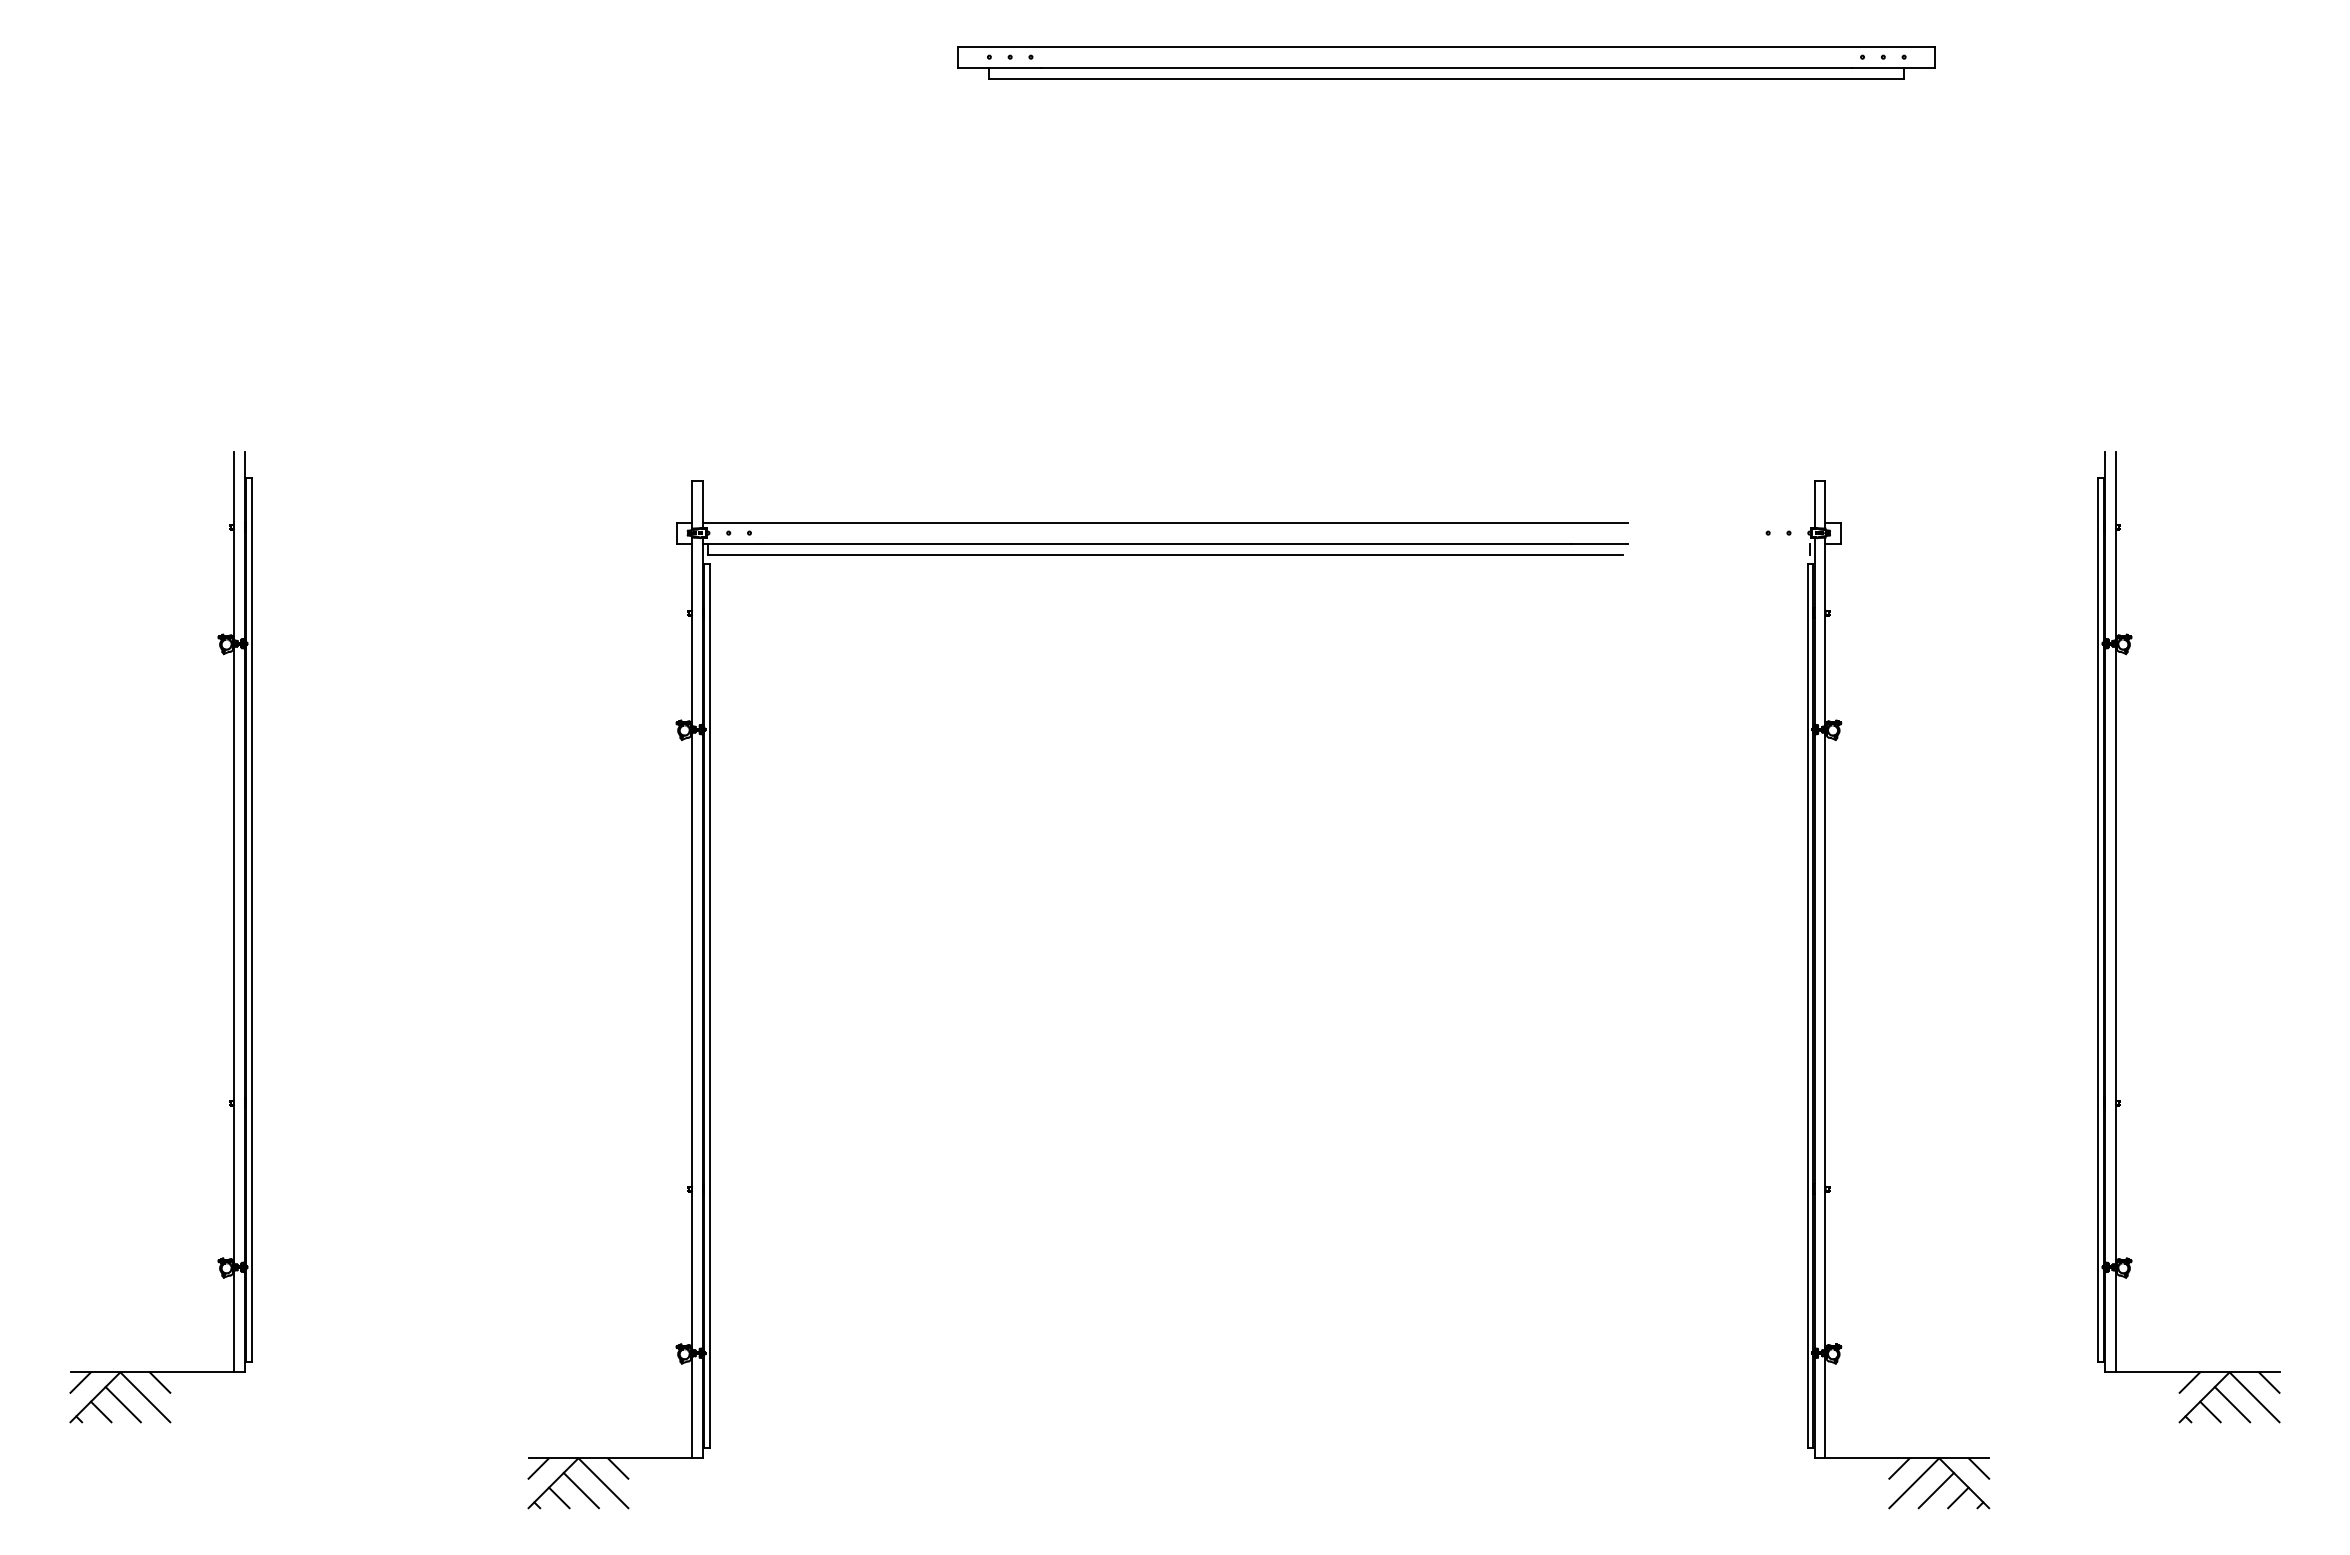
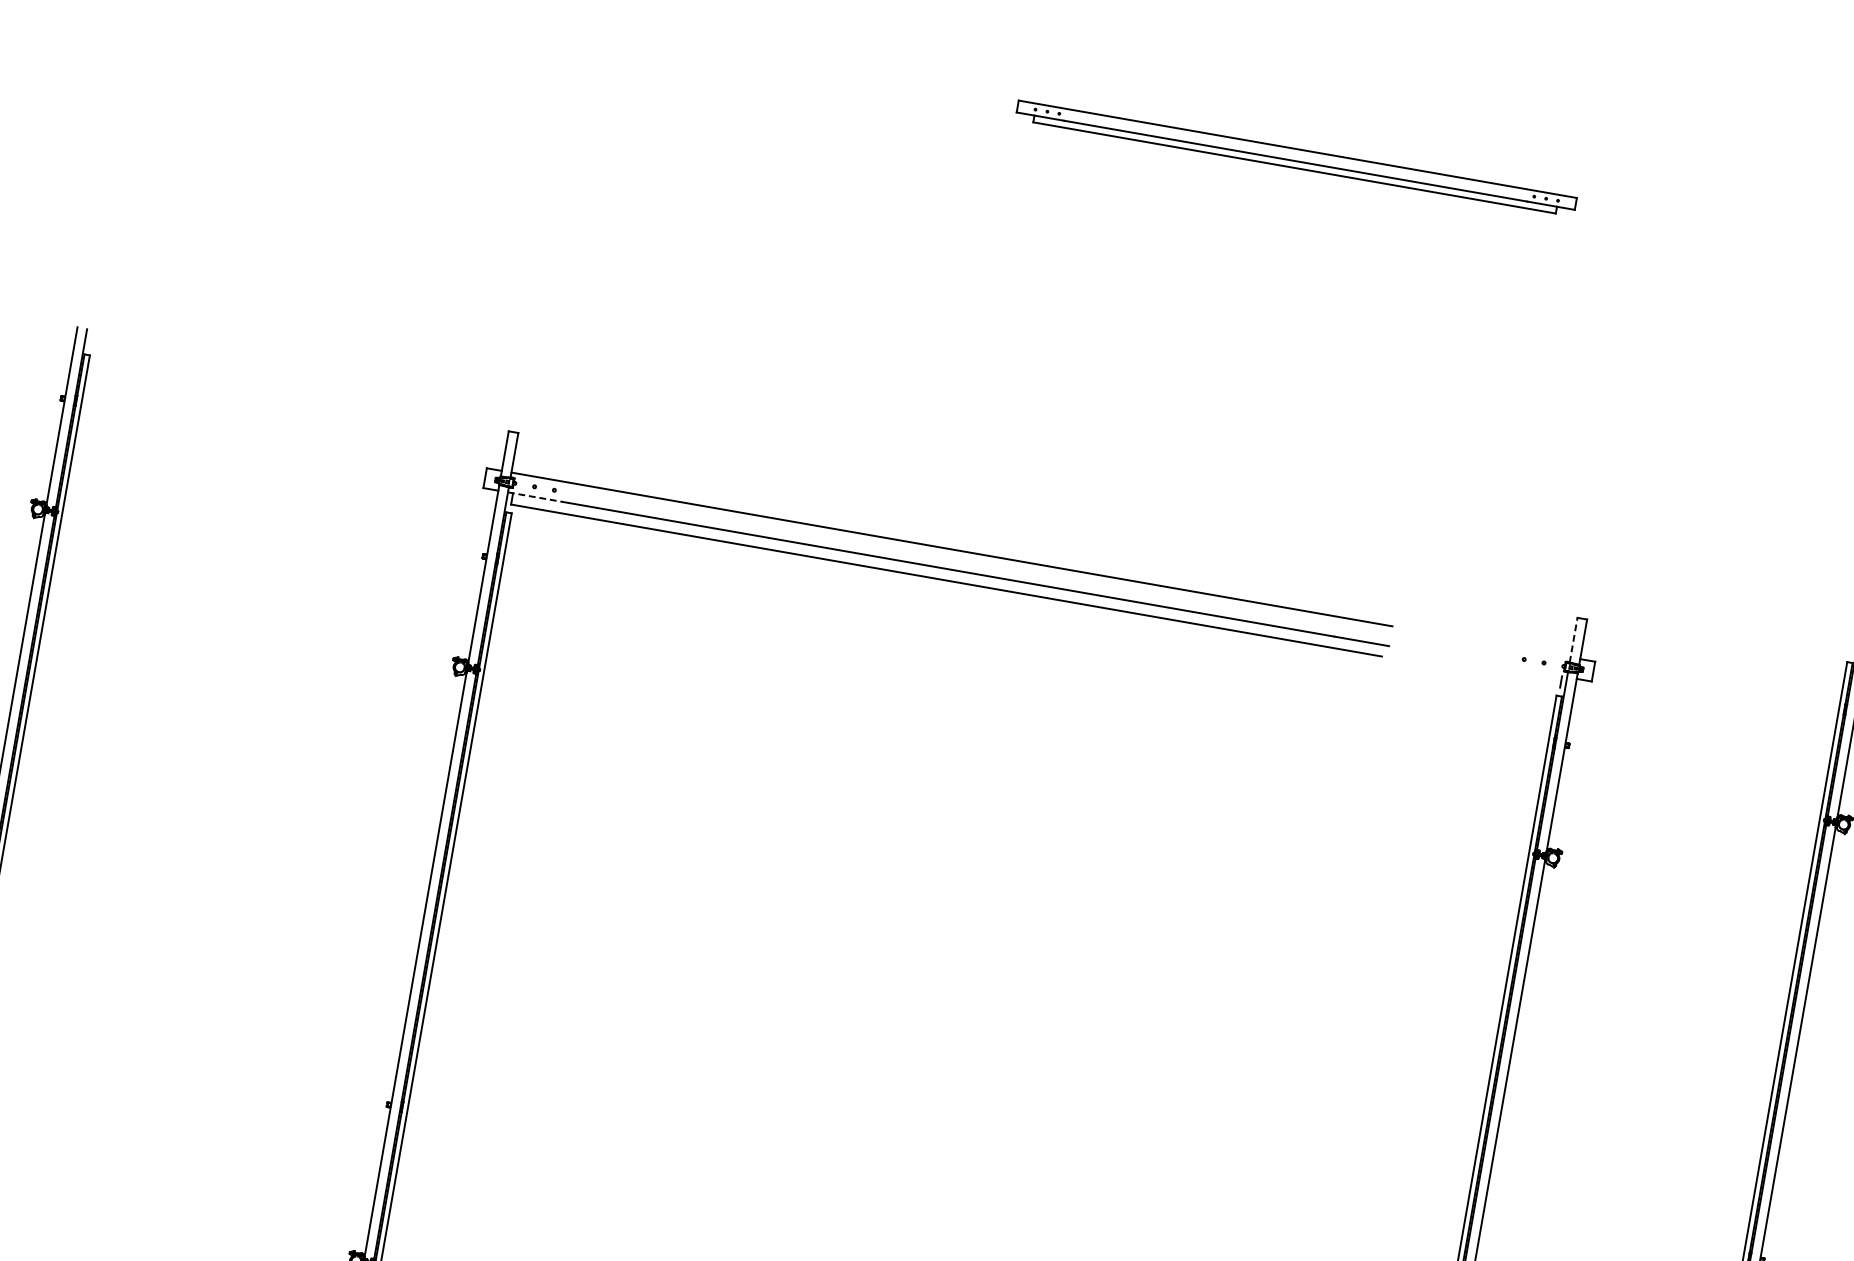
part: (1446, 62) -> (1296, 158), size x0.6
line: (1815, 504) -> (1573, 640), solid -> dashed
line: (731, 543) -> (535, 497), solid -> dashed

